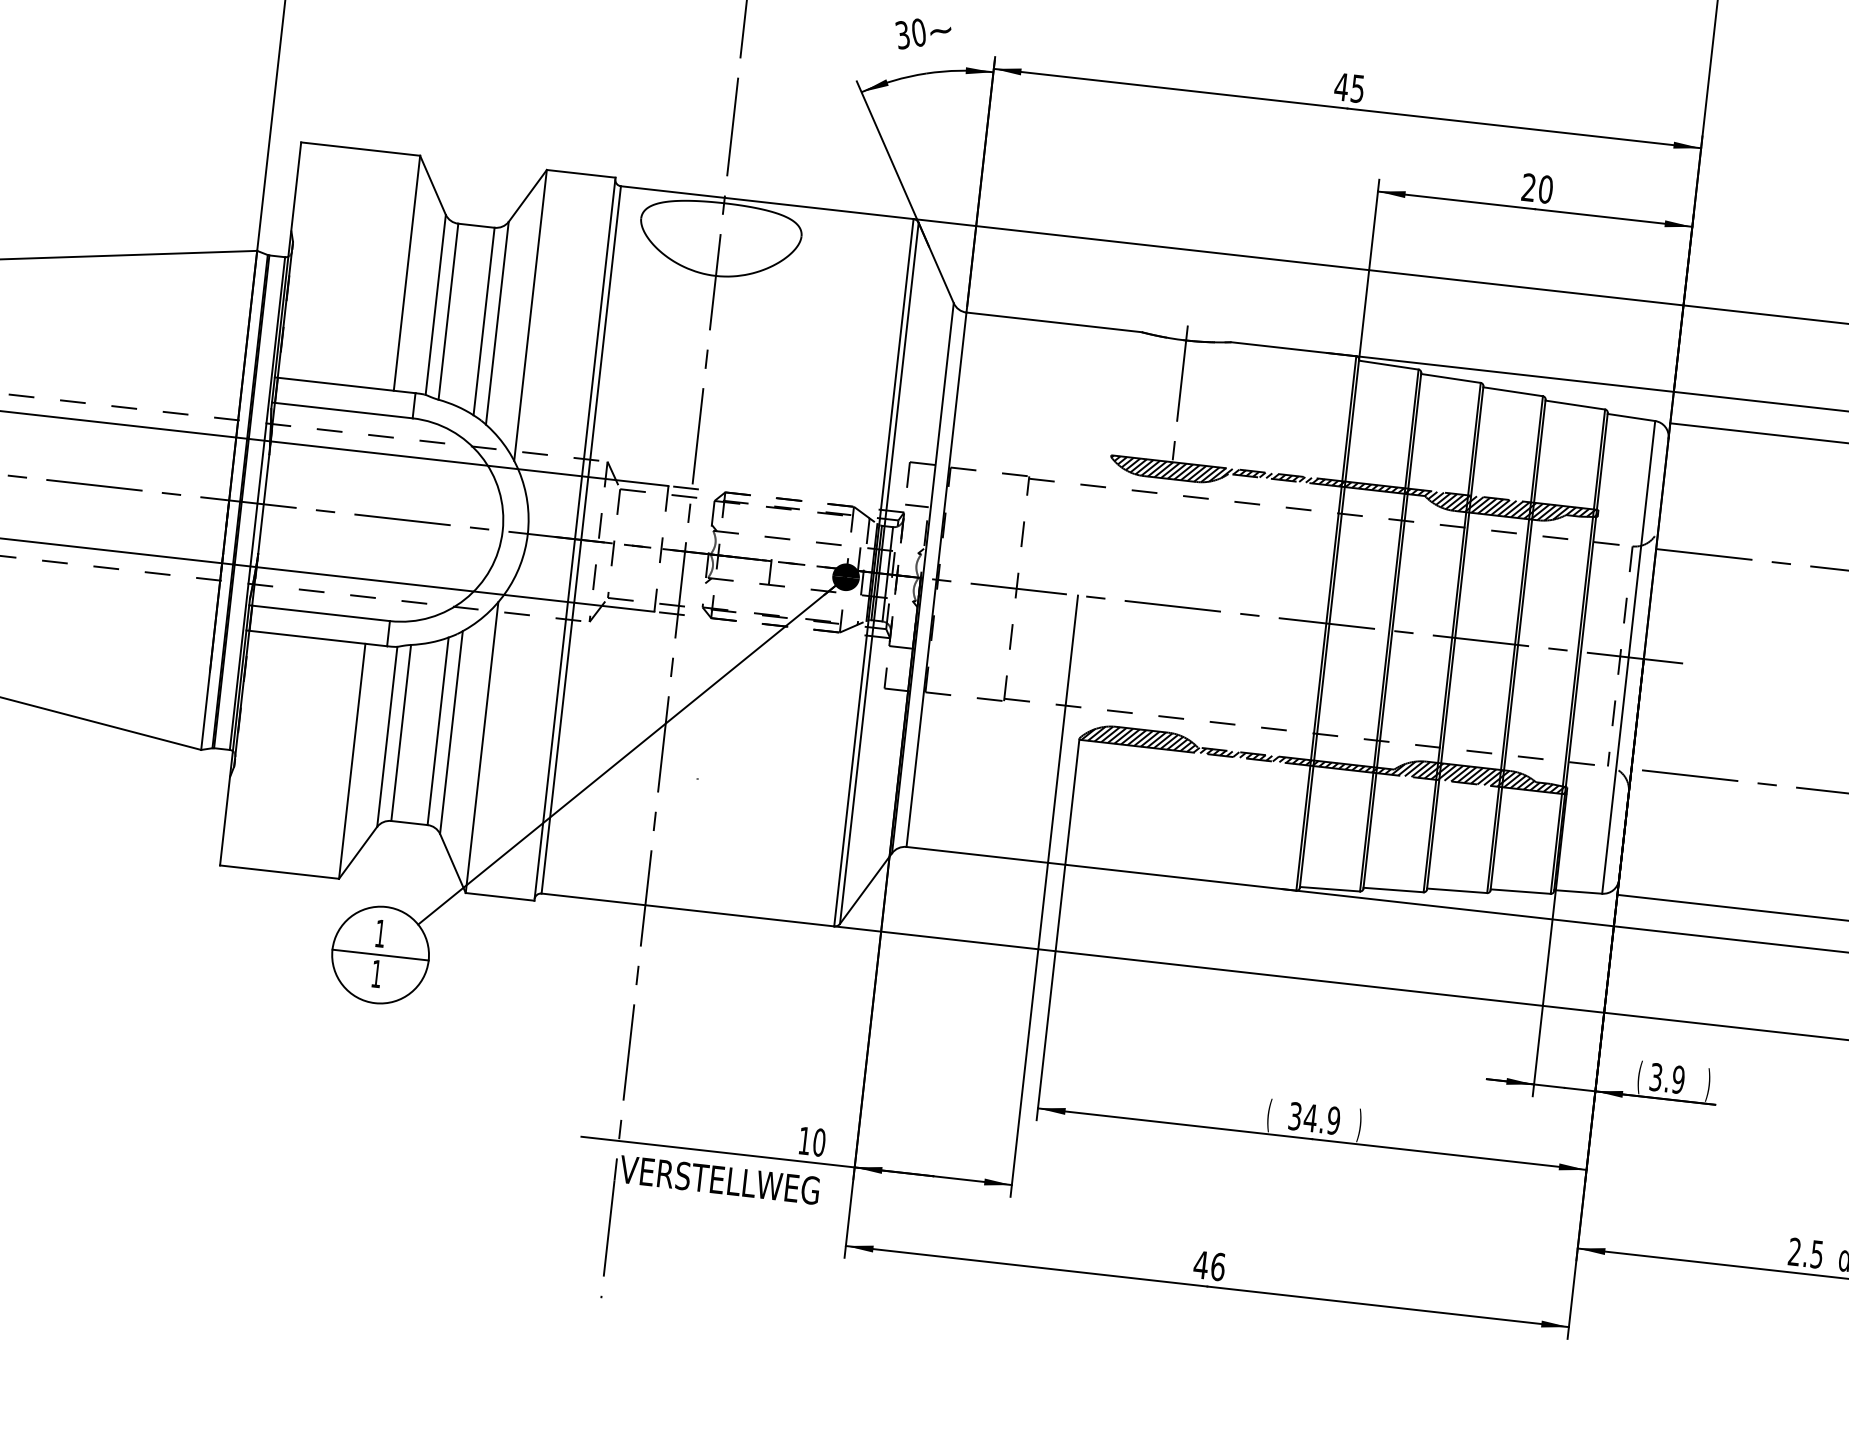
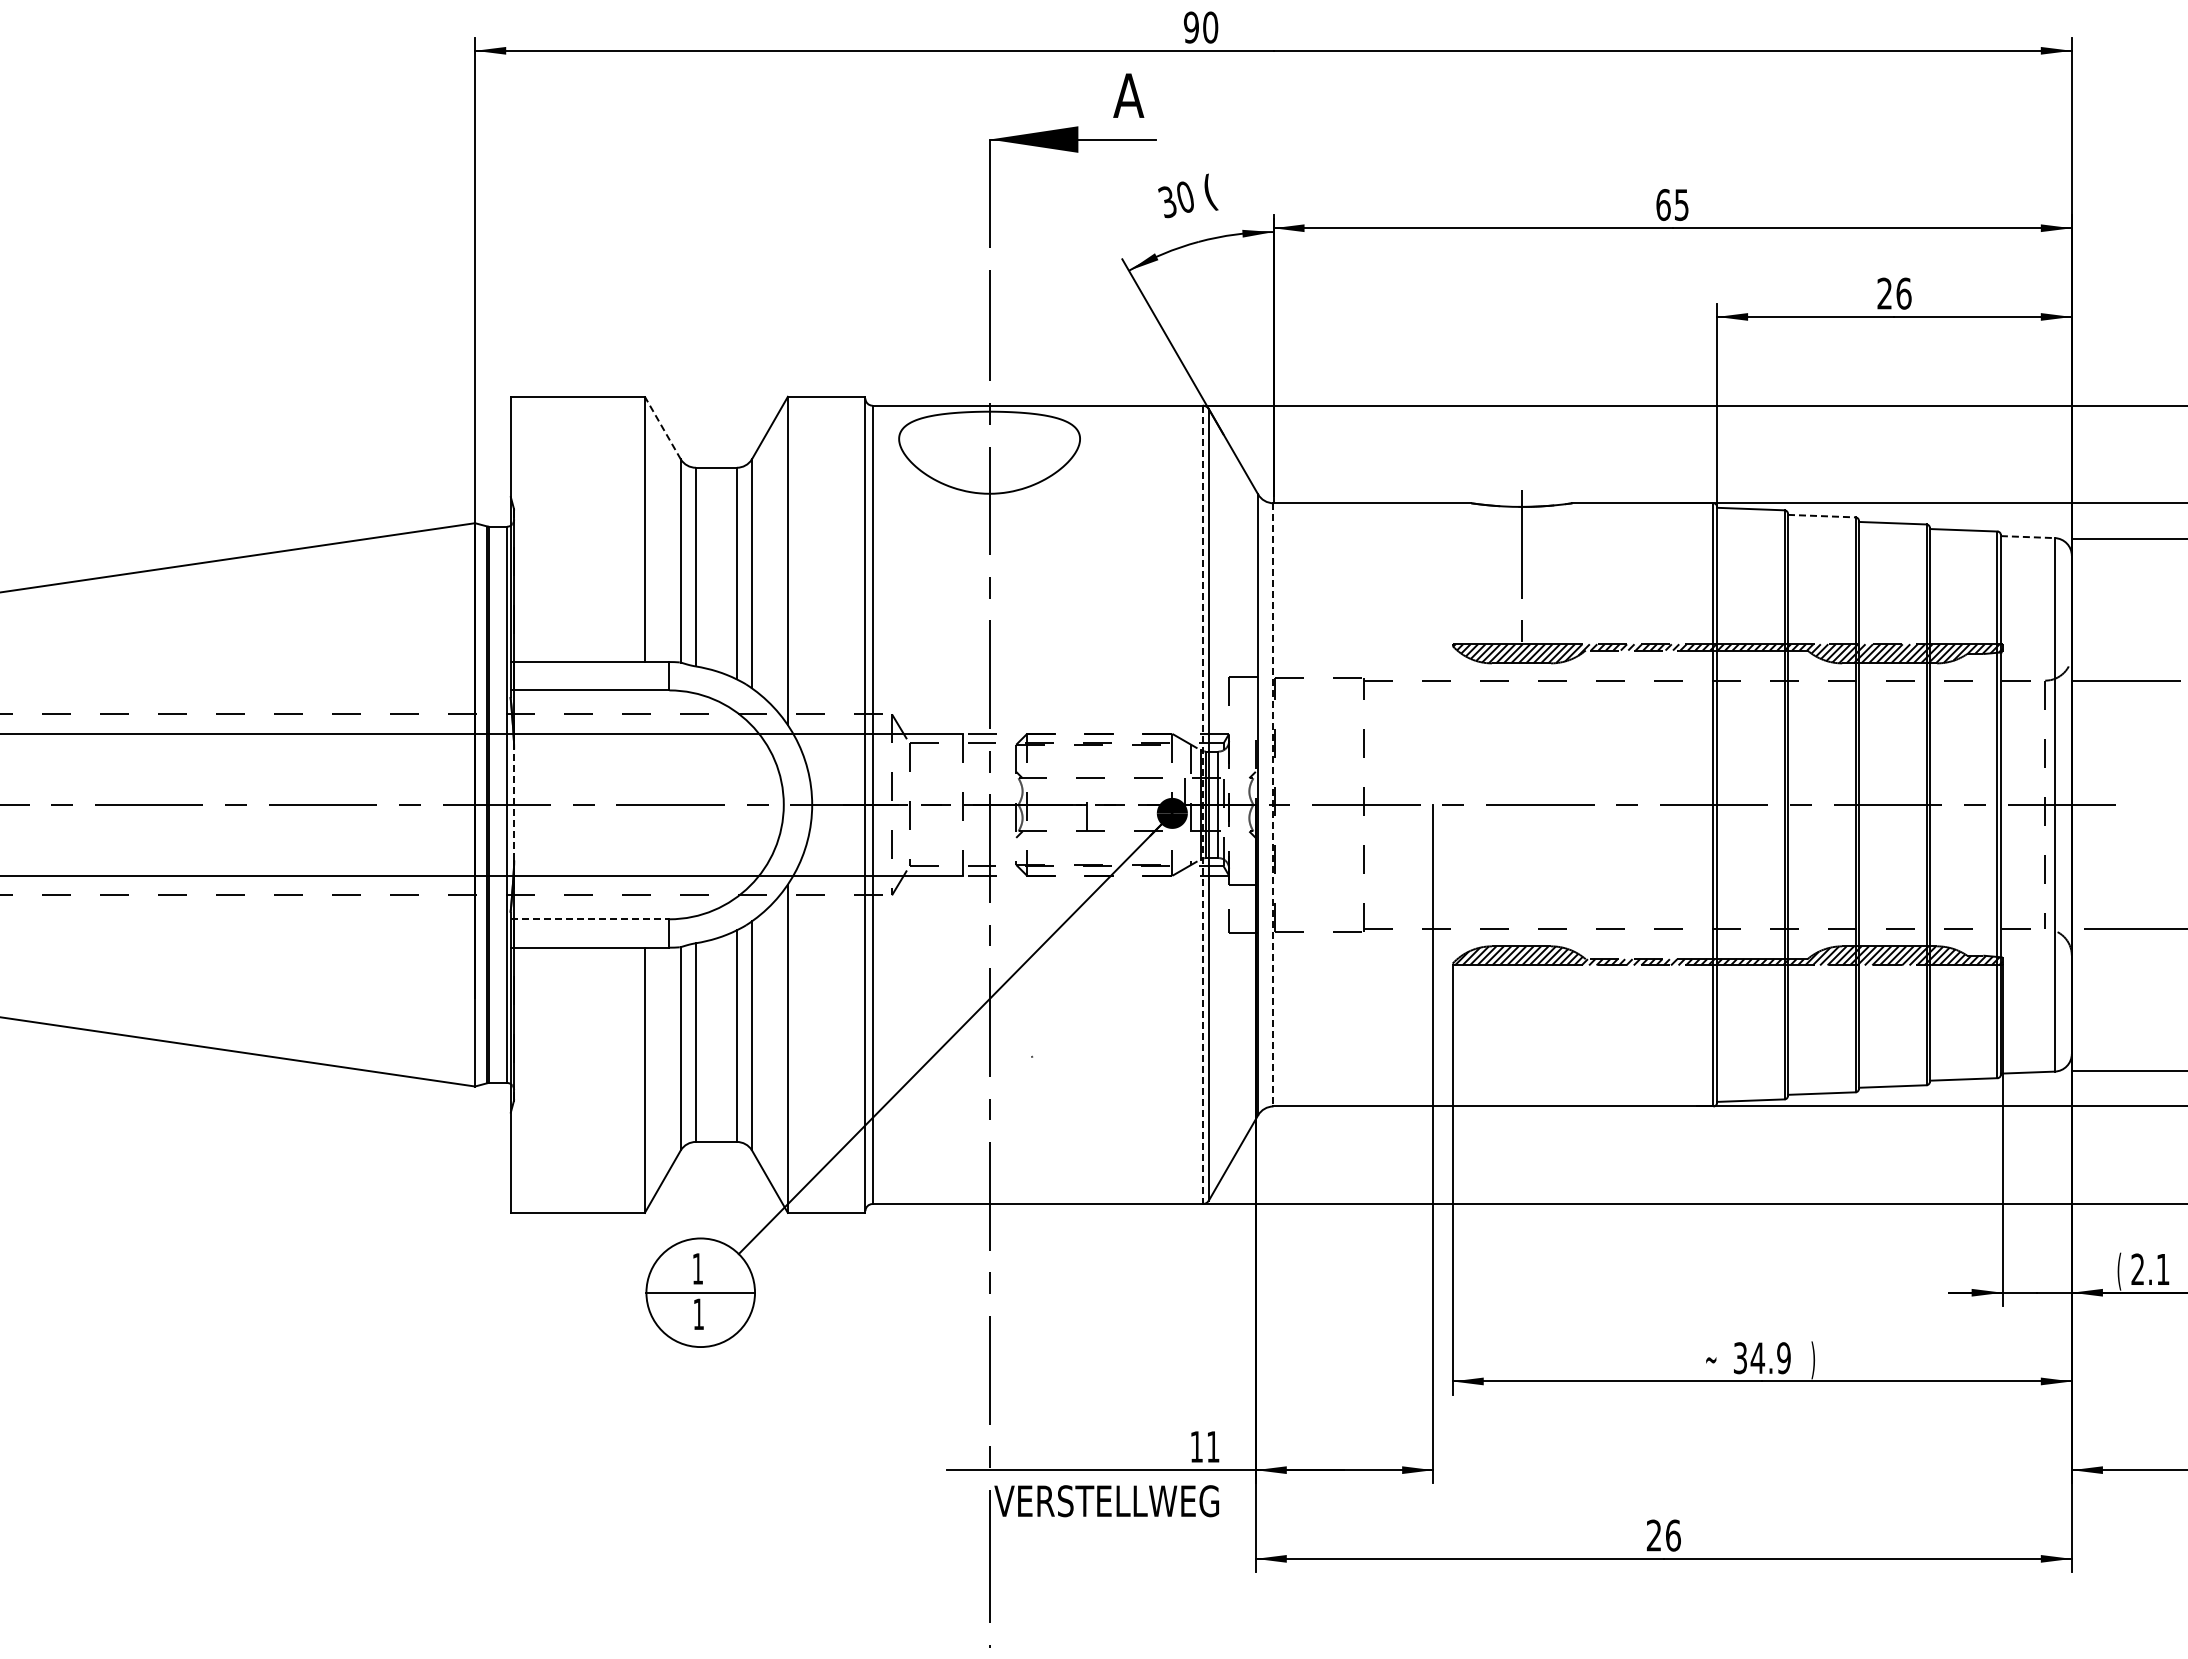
text: (940, 29) -> (1209, 191), ~ -> (
text: (1341, 86) -> (1663, 204), 45 -> 65
line: (432, 184) -> (662, 427), solid -> dashed
text: (1545, 189) -> (1903, 293), 20 -> 26
line: (1450, 378) -> (1821, 516), solid -> dashed
line: (1631, 417) -> (2027, 537), solid -> dashed
line: (264, 504) -> (514, 804), solid -> dashed
line: (916, 506) -> (1242, 725), removed
line: (873, 573) -> (1202, 805), solid -> dashed
line: (936, 579) -> (1273, 804), solid -> dashed
line: (320, 613) -> (590, 919), solid -> dashed
text: (1667, 1078) -> (2150, 1269), 3.9 -> 2.1
text: (1269, 1115) -> (1711, 1360), ( -> ~
text: (818, 1142) -> (1212, 1446), 10 -> 11
text: (1201, 1264) -> (1654, 1535), 46 -> 26

